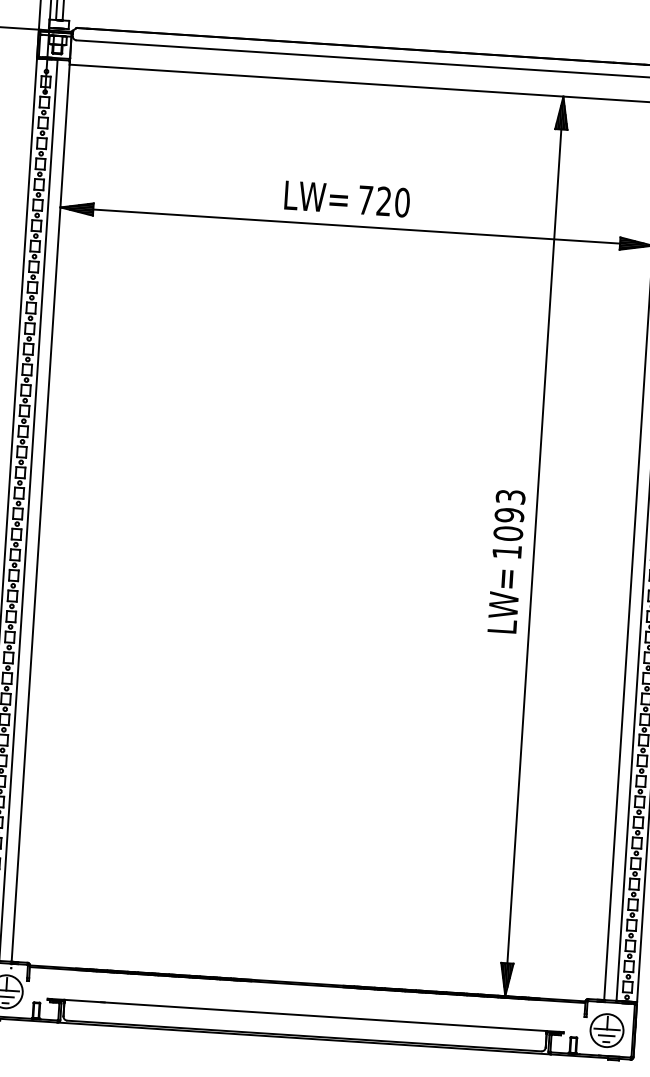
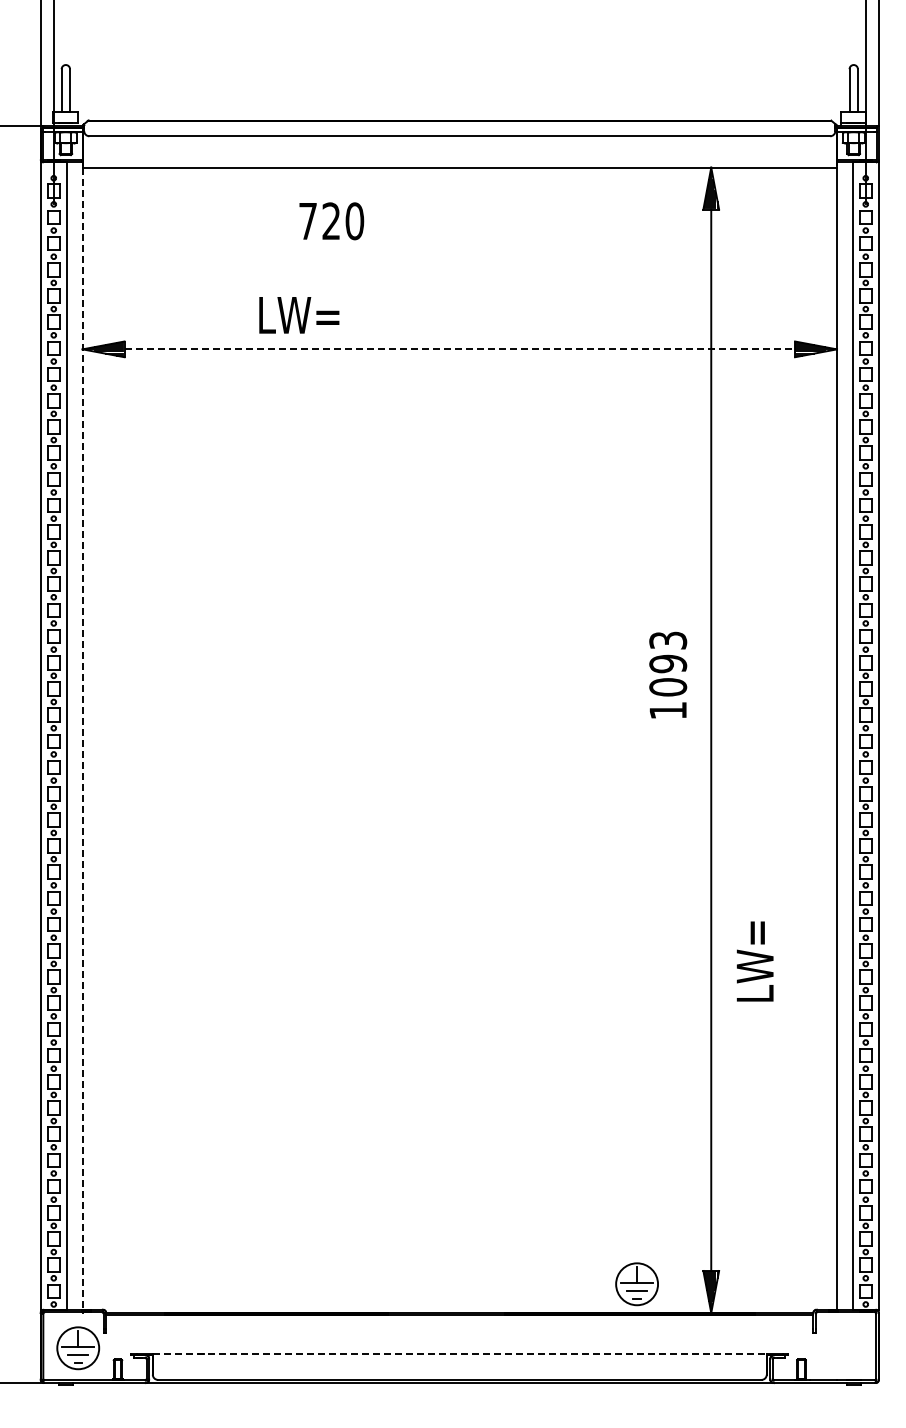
text: (316, 197) -> (299, 315), moved
text: (384, 201) -> (331, 221), moved
line: (357, 226) -> (460, 349), solid -> dashed
line: (40, 513) -> (82, 739), solid -> dashed
text: (509, 523) -> (668, 674), moved
text: (503, 601) -> (754, 961), moved
line: (305, 1015) -> (459, 1353), solid -> dashed
part: (606, 1030) -> (636, 1284), moved

